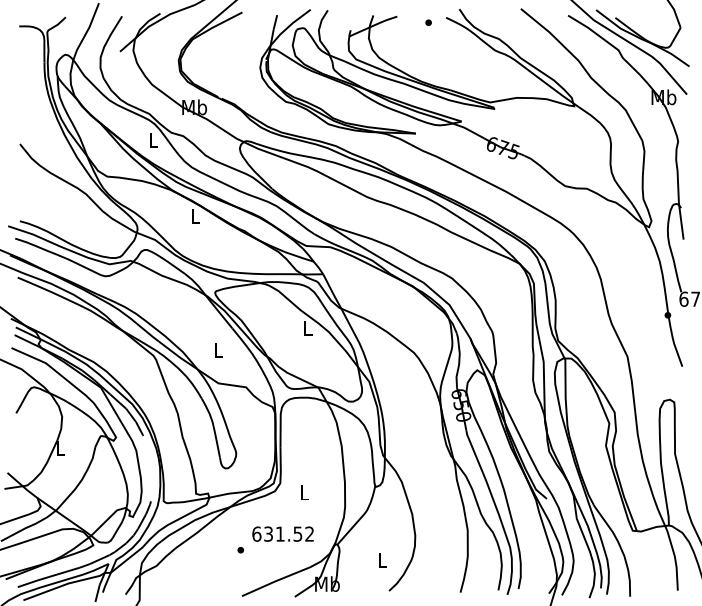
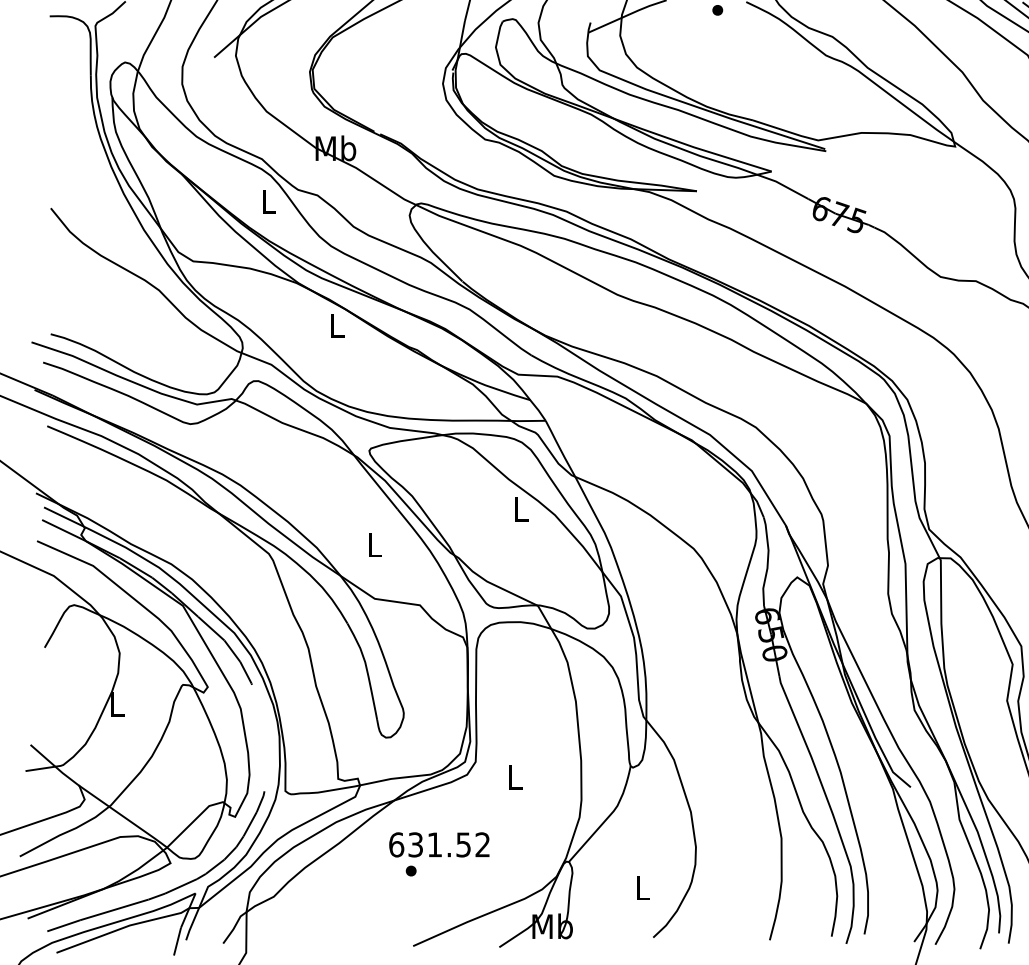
text: (282, 533) -> (438, 843), moved

